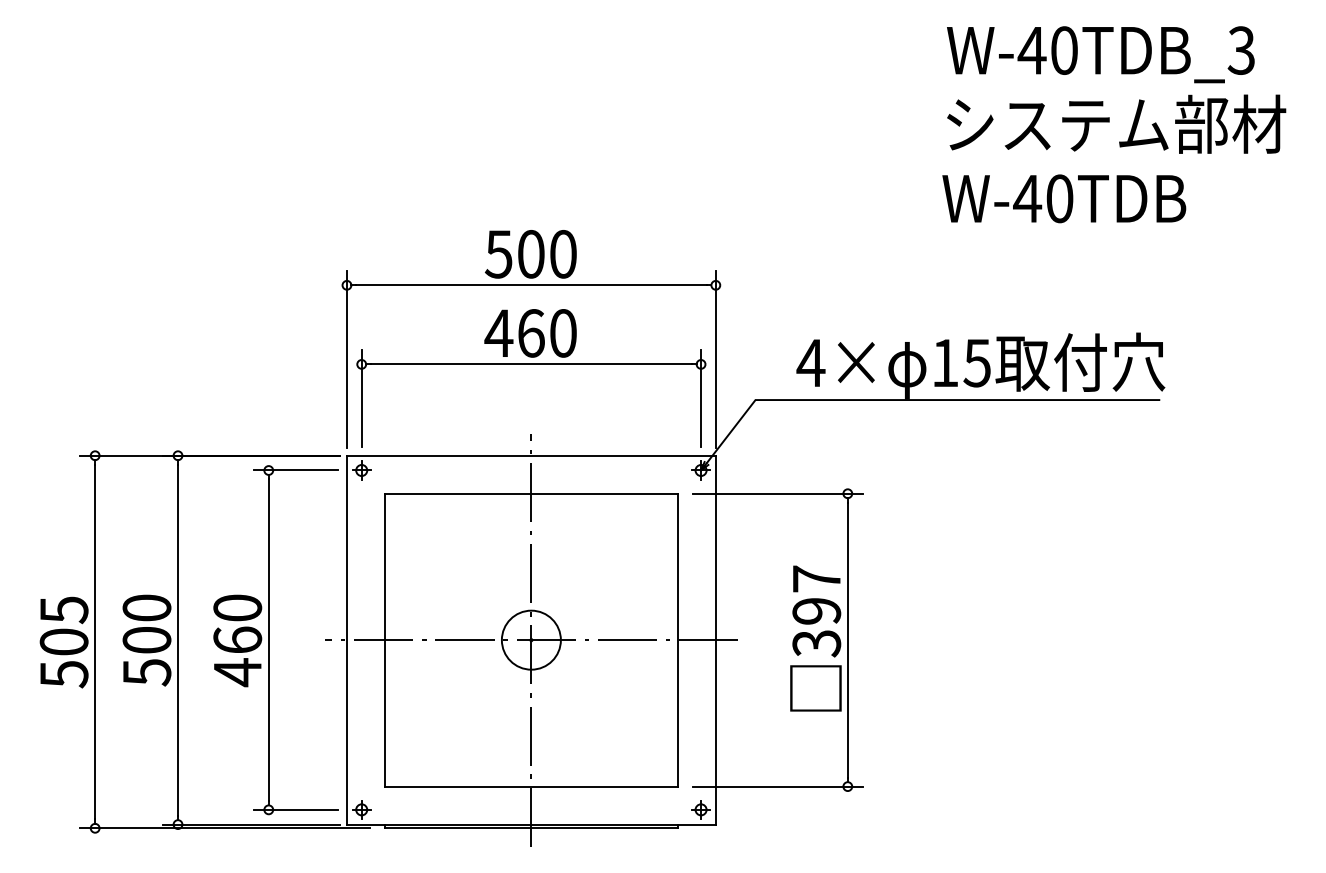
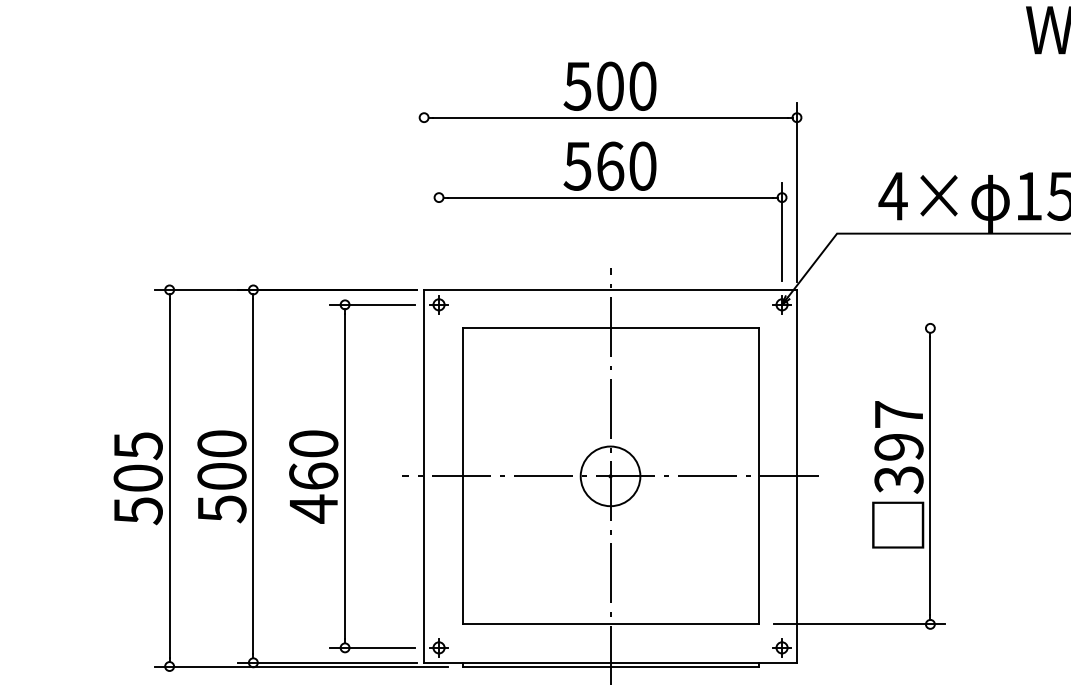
text: (498, 333) -> (577, 166), 460 -> 560
line: (346, 359) -> (423, 192), removed
line: (361, 397) -> (438, 231), removed
line: (777, 493) -> (859, 328), removed

